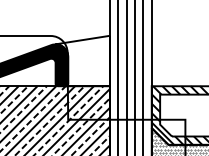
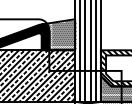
hatch: (86, 60) -> (60, 34), added

